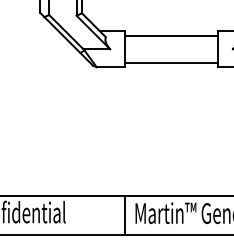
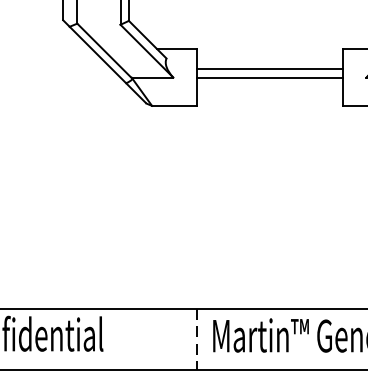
line: (171, 35) -> (269, 77), moved
line: (171, 63) -> (269, 69), moved
line: (125, 216) -> (197, 340), solid -> dashed

